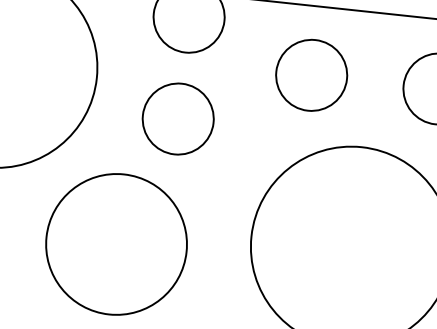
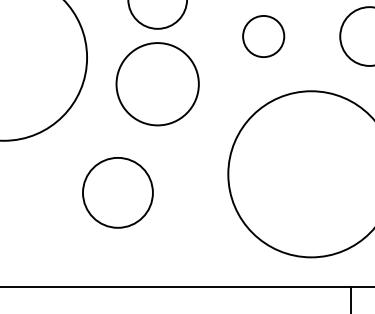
circle: (311, 75) -> (263, 36), size x0.7
circle: (178, 118) -> (157, 83), size x1.4
circle: (116, 243) -> (117, 192), size x0.6

